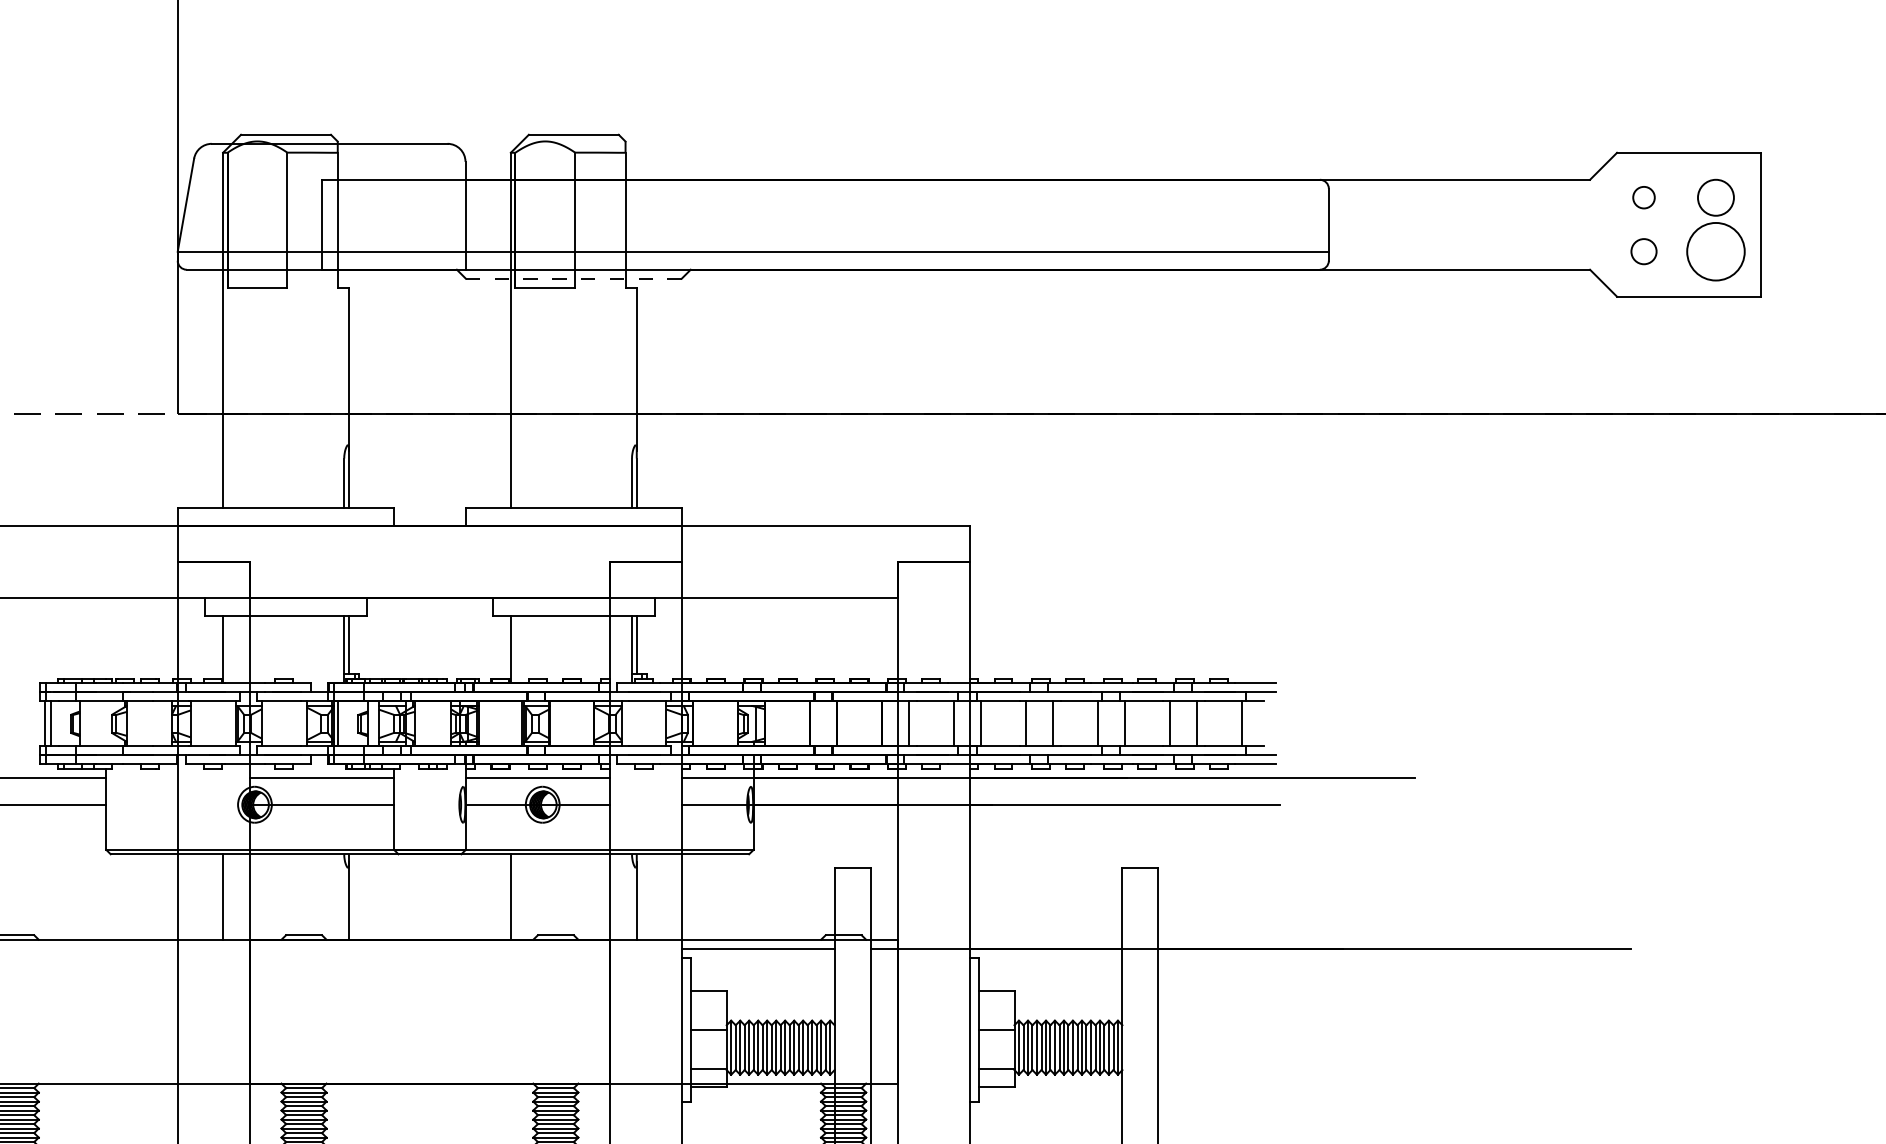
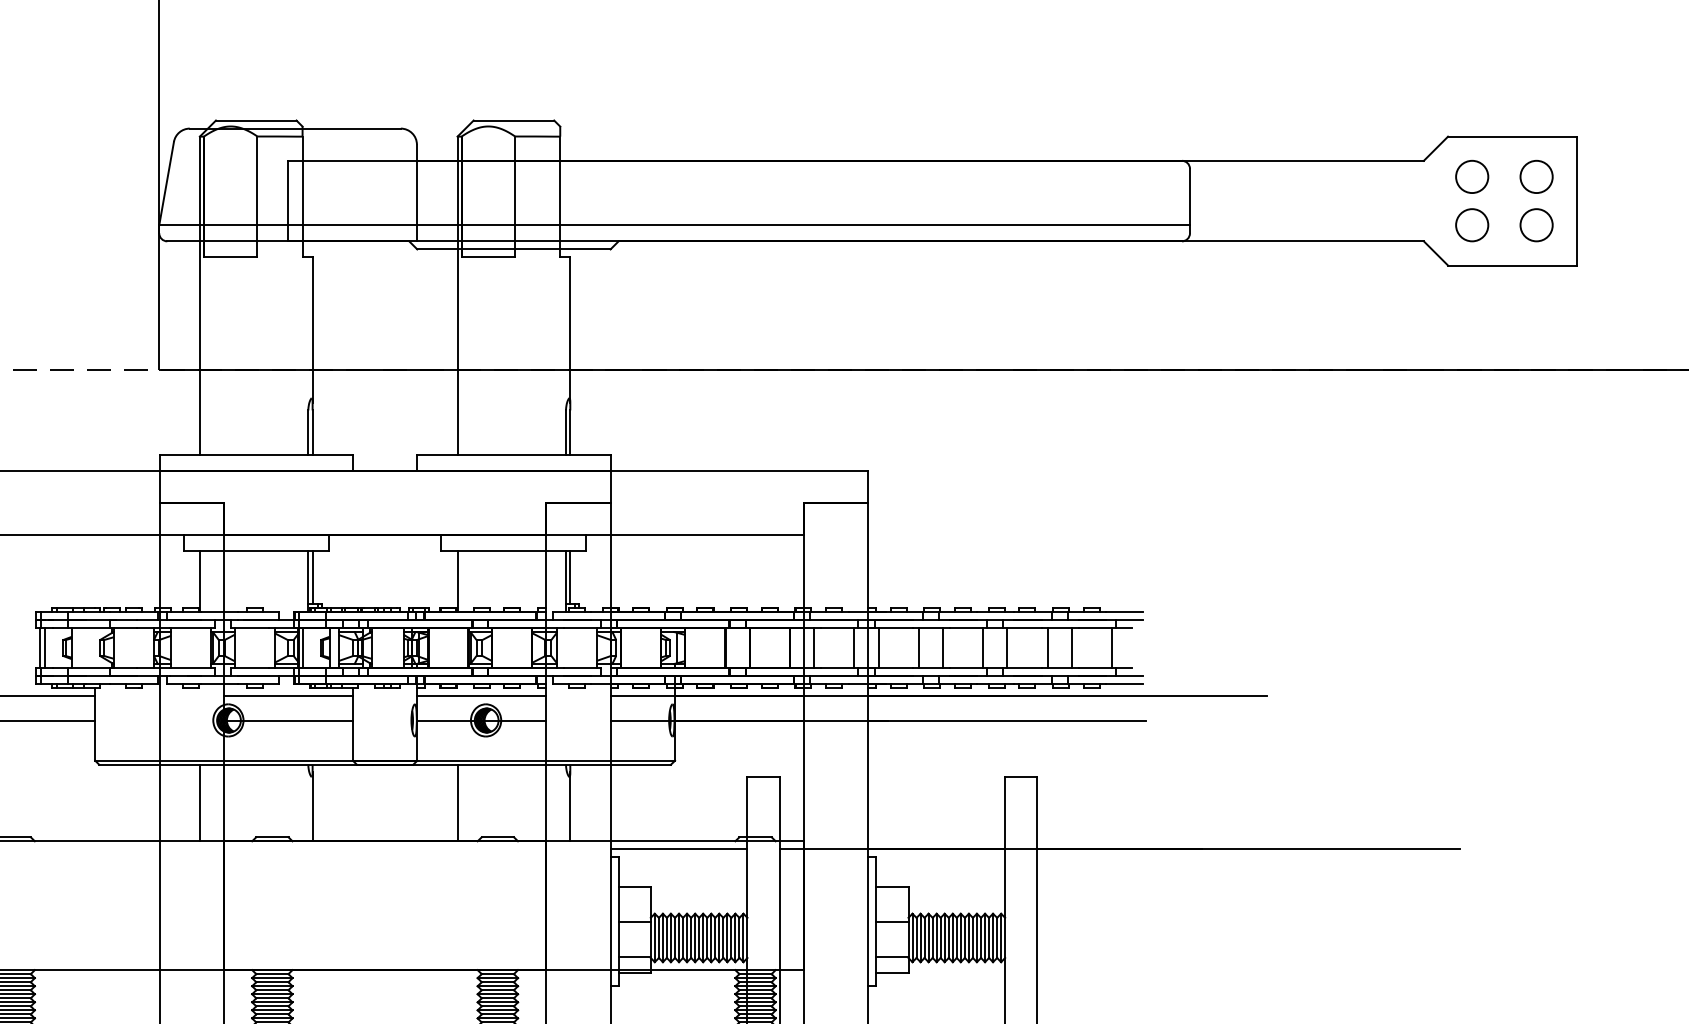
circle: (1643, 197) -> (1471, 176), size x1.67
circle: (1643, 251) -> (1471, 225), size x1.43
circle: (1715, 251) -> (1536, 225), size x0.62
line: (573, 278) -> (513, 249), dashed -> solid

